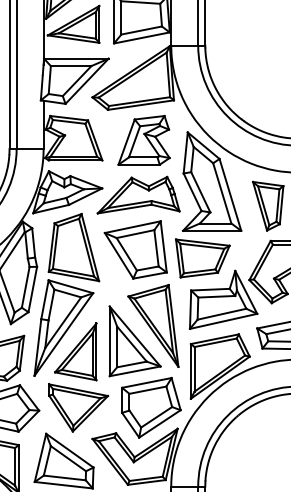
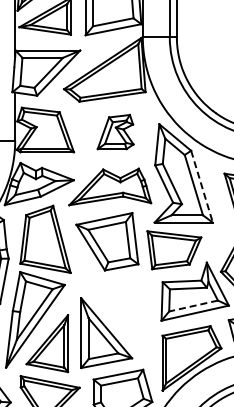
part: (143, 139) -> (115, 131), size x0.7
line: (230, 194) -> (202, 186), solid -> dashed
line: (222, 314) -> (194, 306), solid -> dashed
part: (153, 325) -> (125, 317), removed

